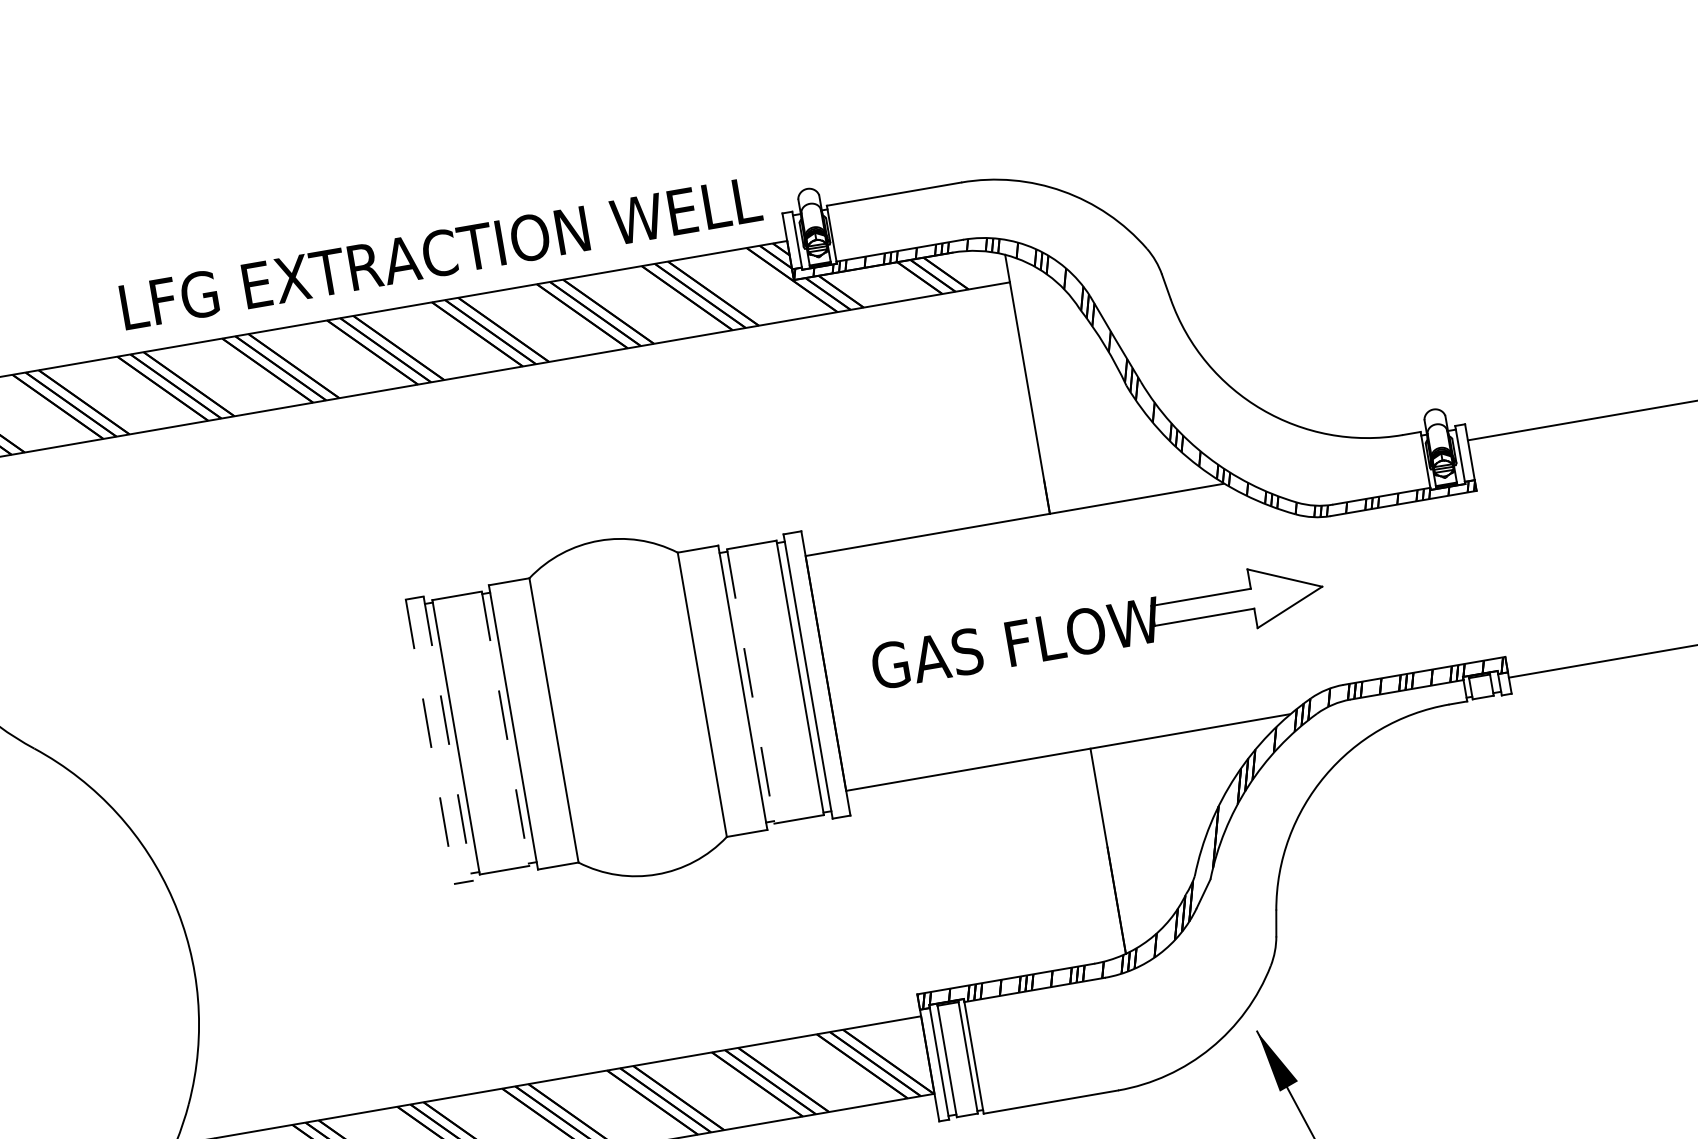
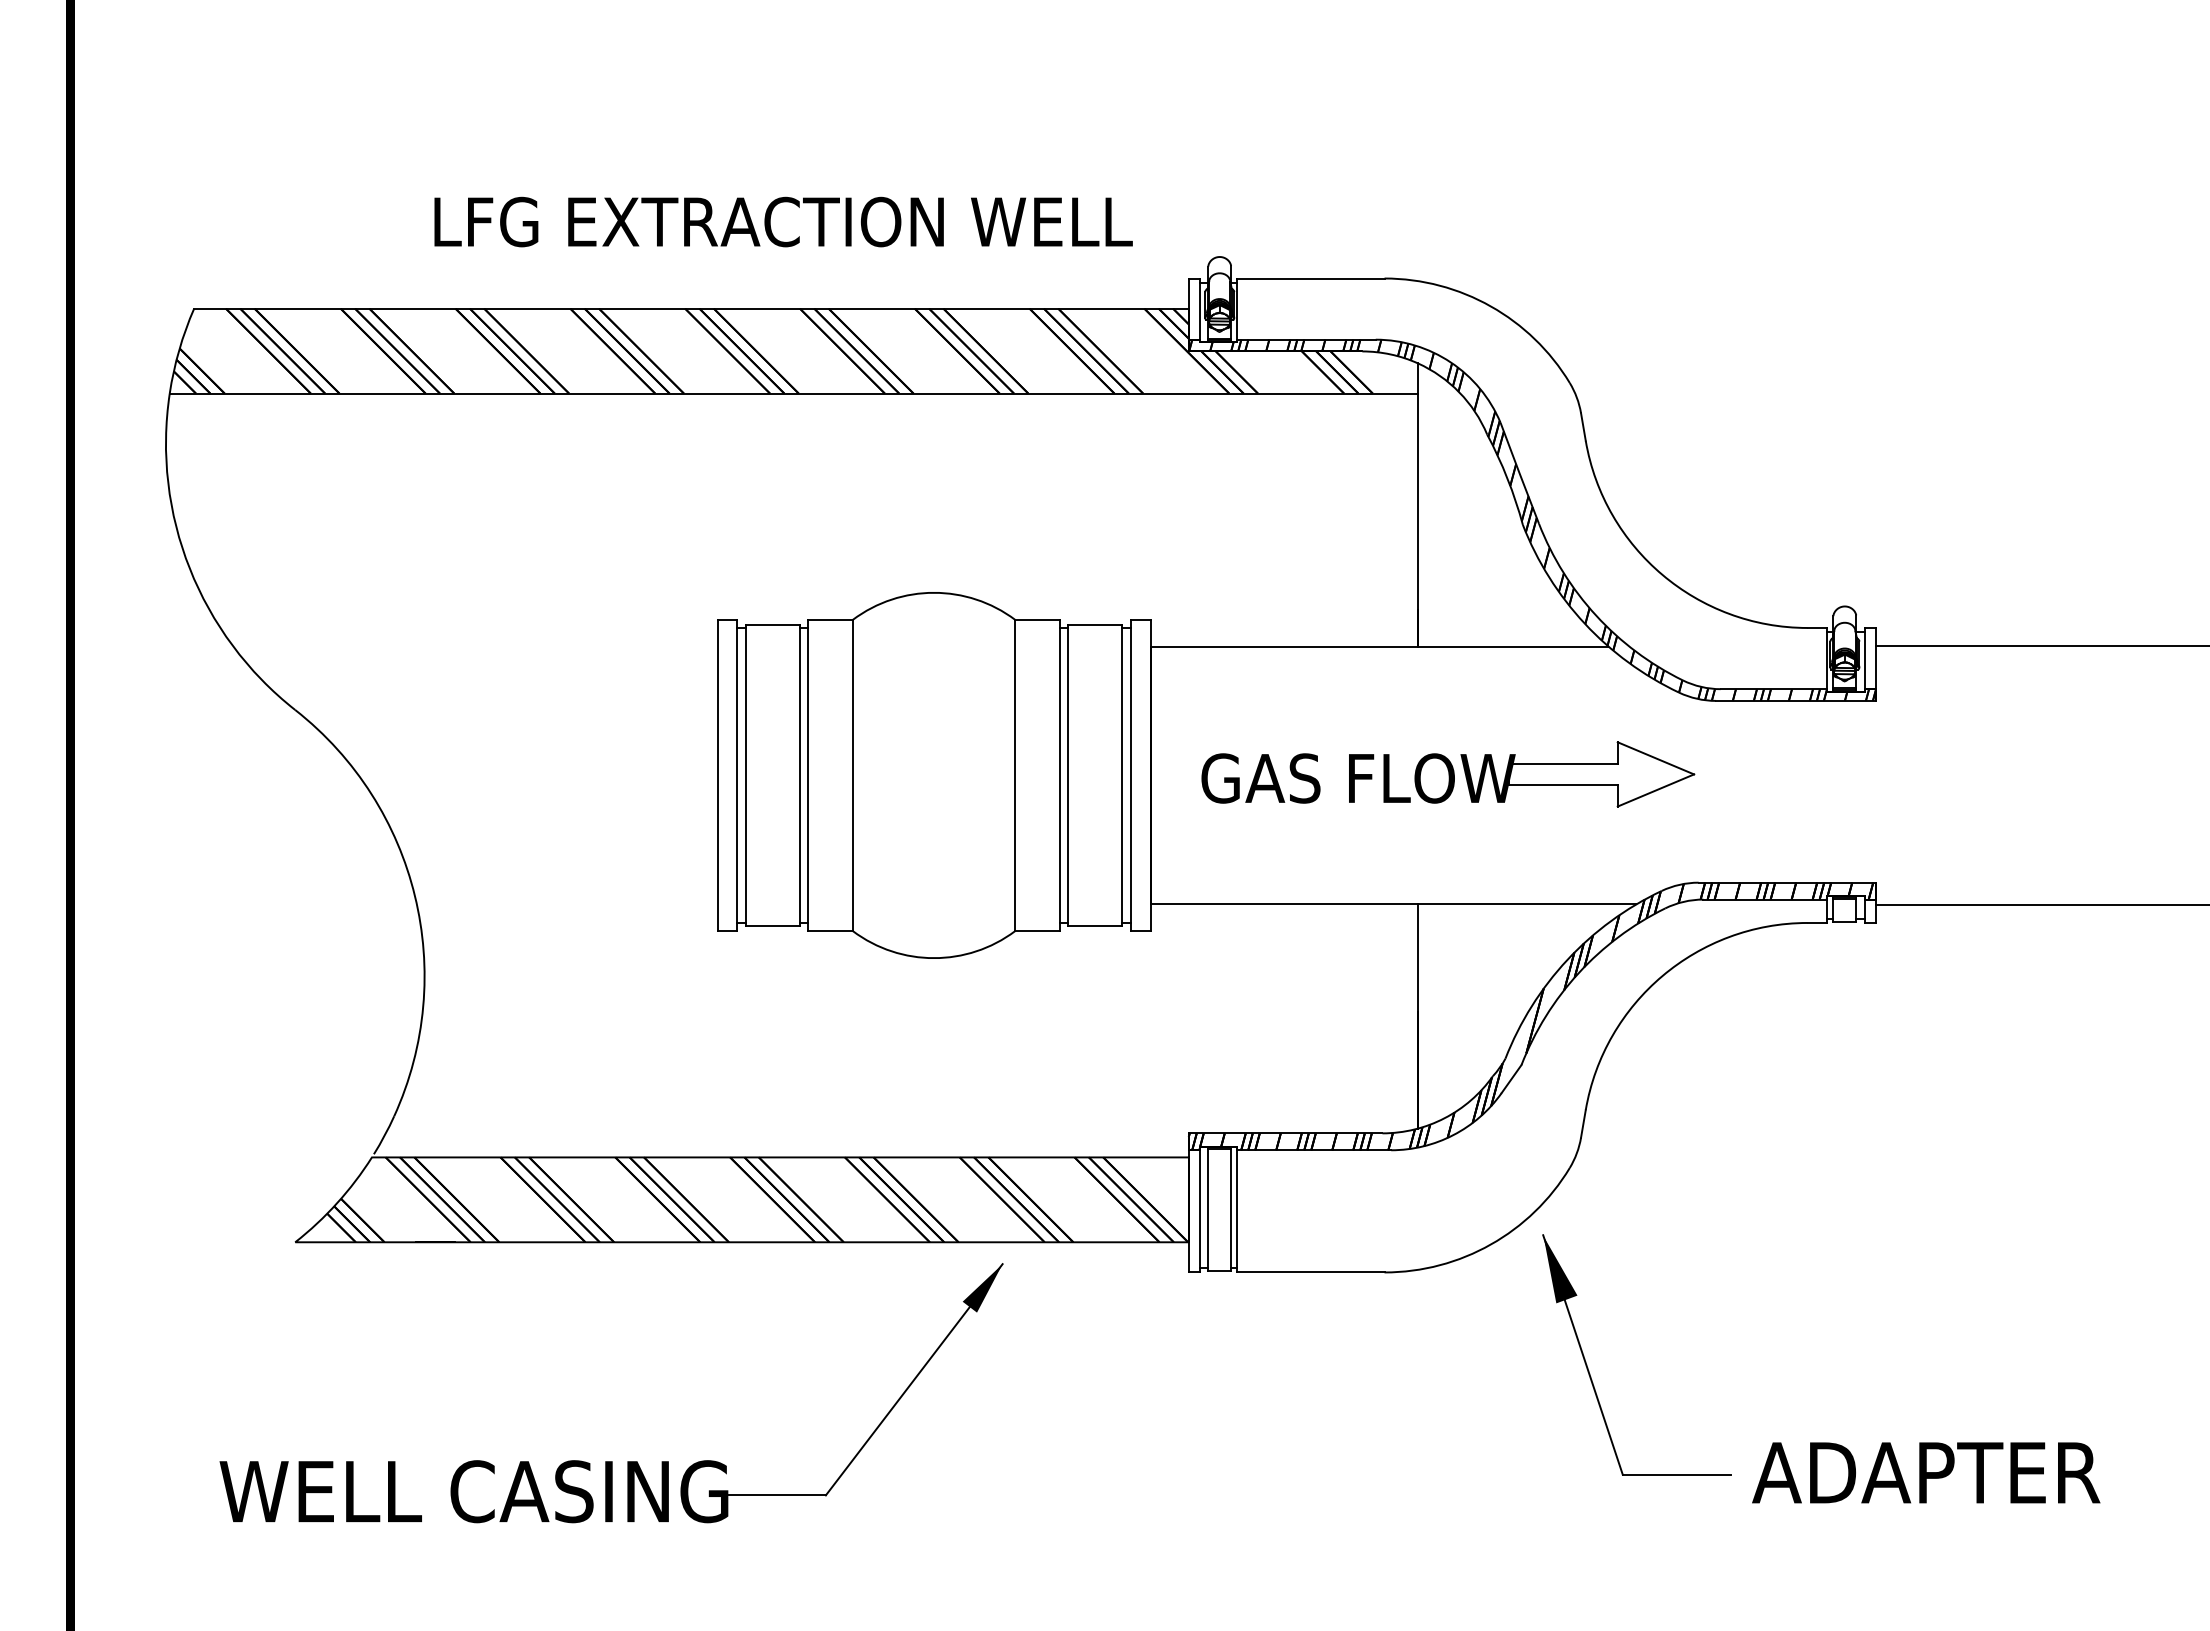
text: (440, 252) -> (783, 221), moved
line: (750, 686) -> (1068, 775), dashed -> solid
line: (505, 728) -> (799, 775), dashed -> solid
line: (448, 738) -> (737, 775), dashed -> solid
line: (430, 741) -> (717, 775), dashed -> solid

